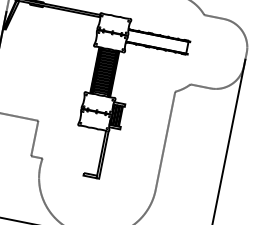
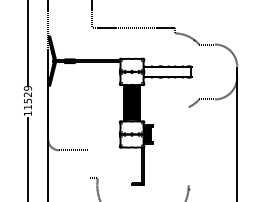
line: (34, 138) -> (88, 164), removed
line: (165, 141) -> (188, 146), removed

